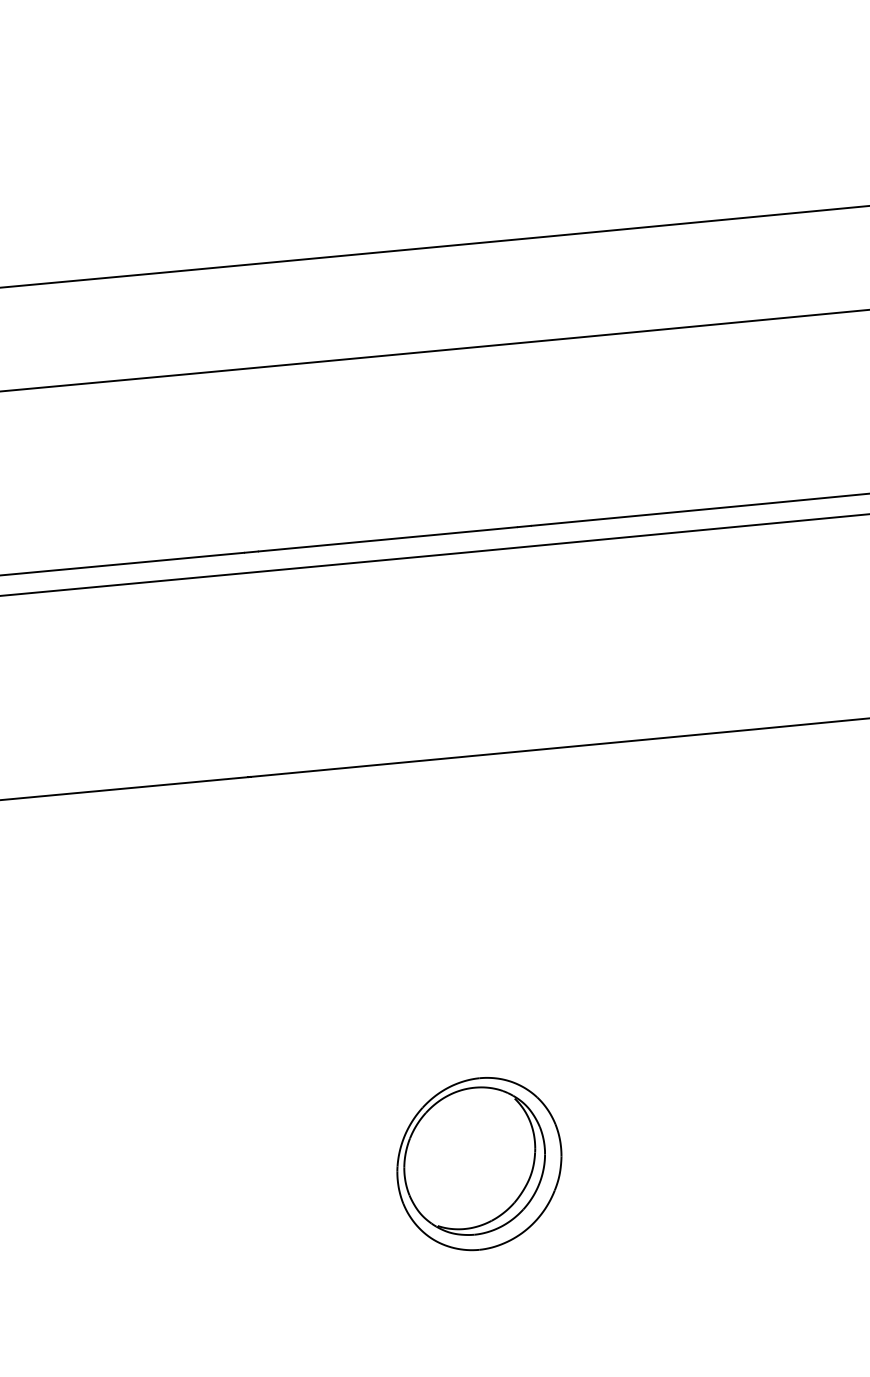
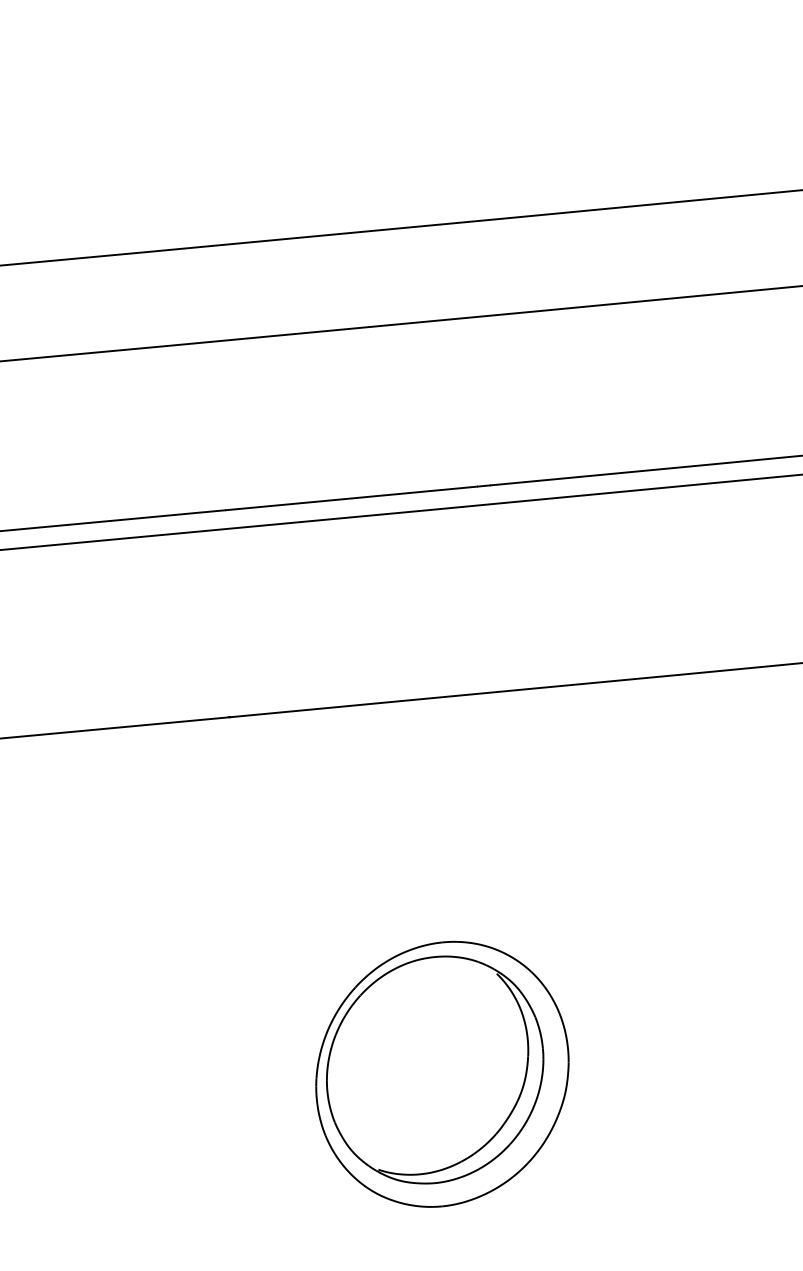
part: (479, 1163) -> (442, 1073), size x1.67

